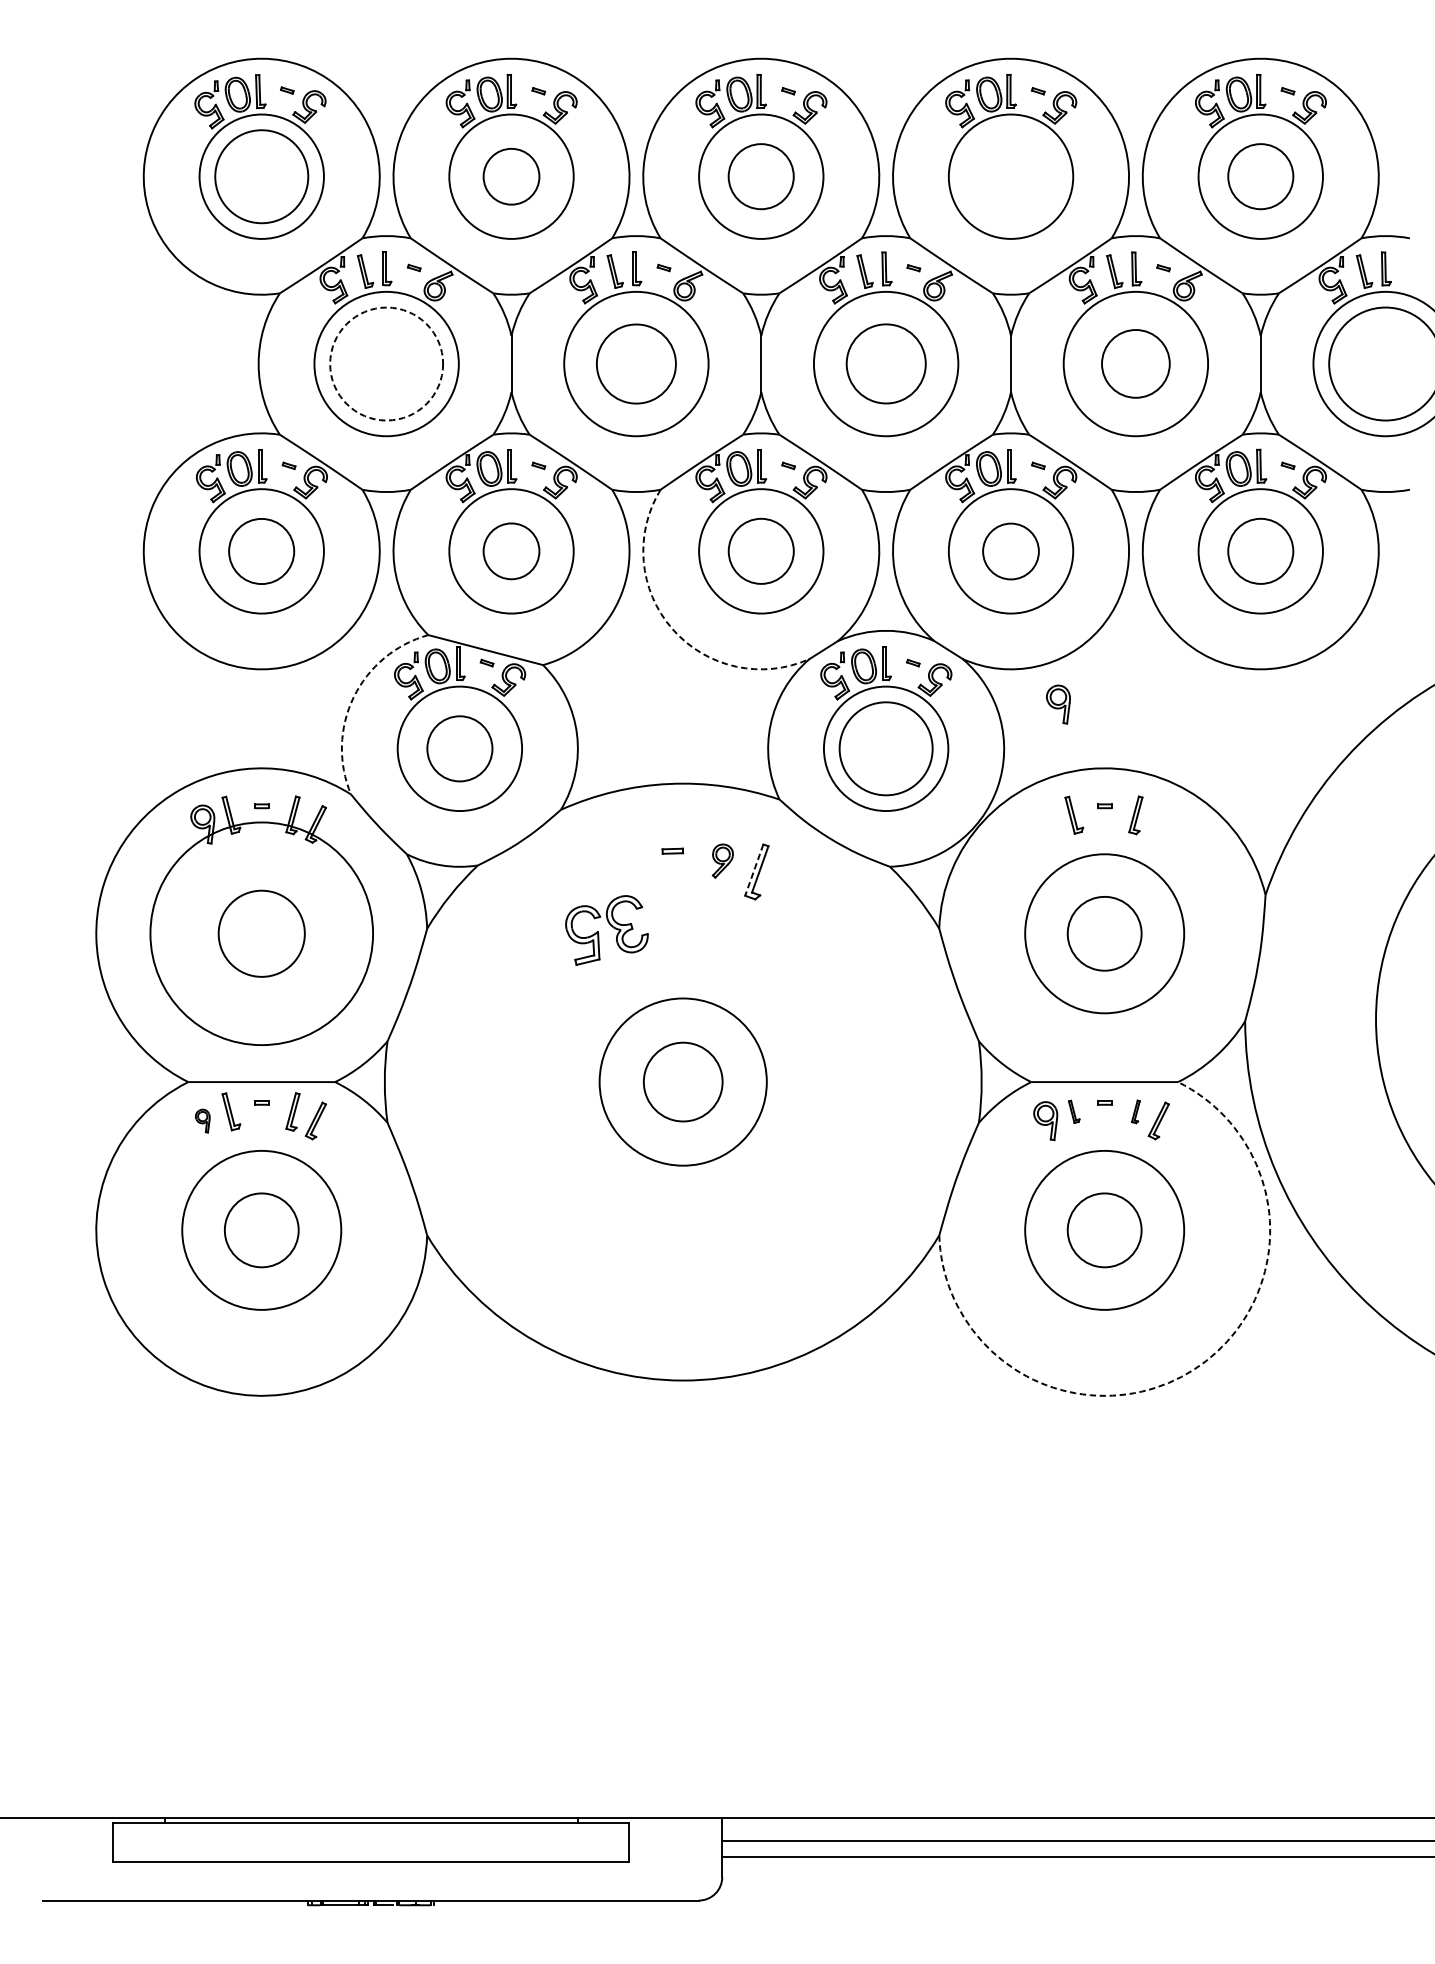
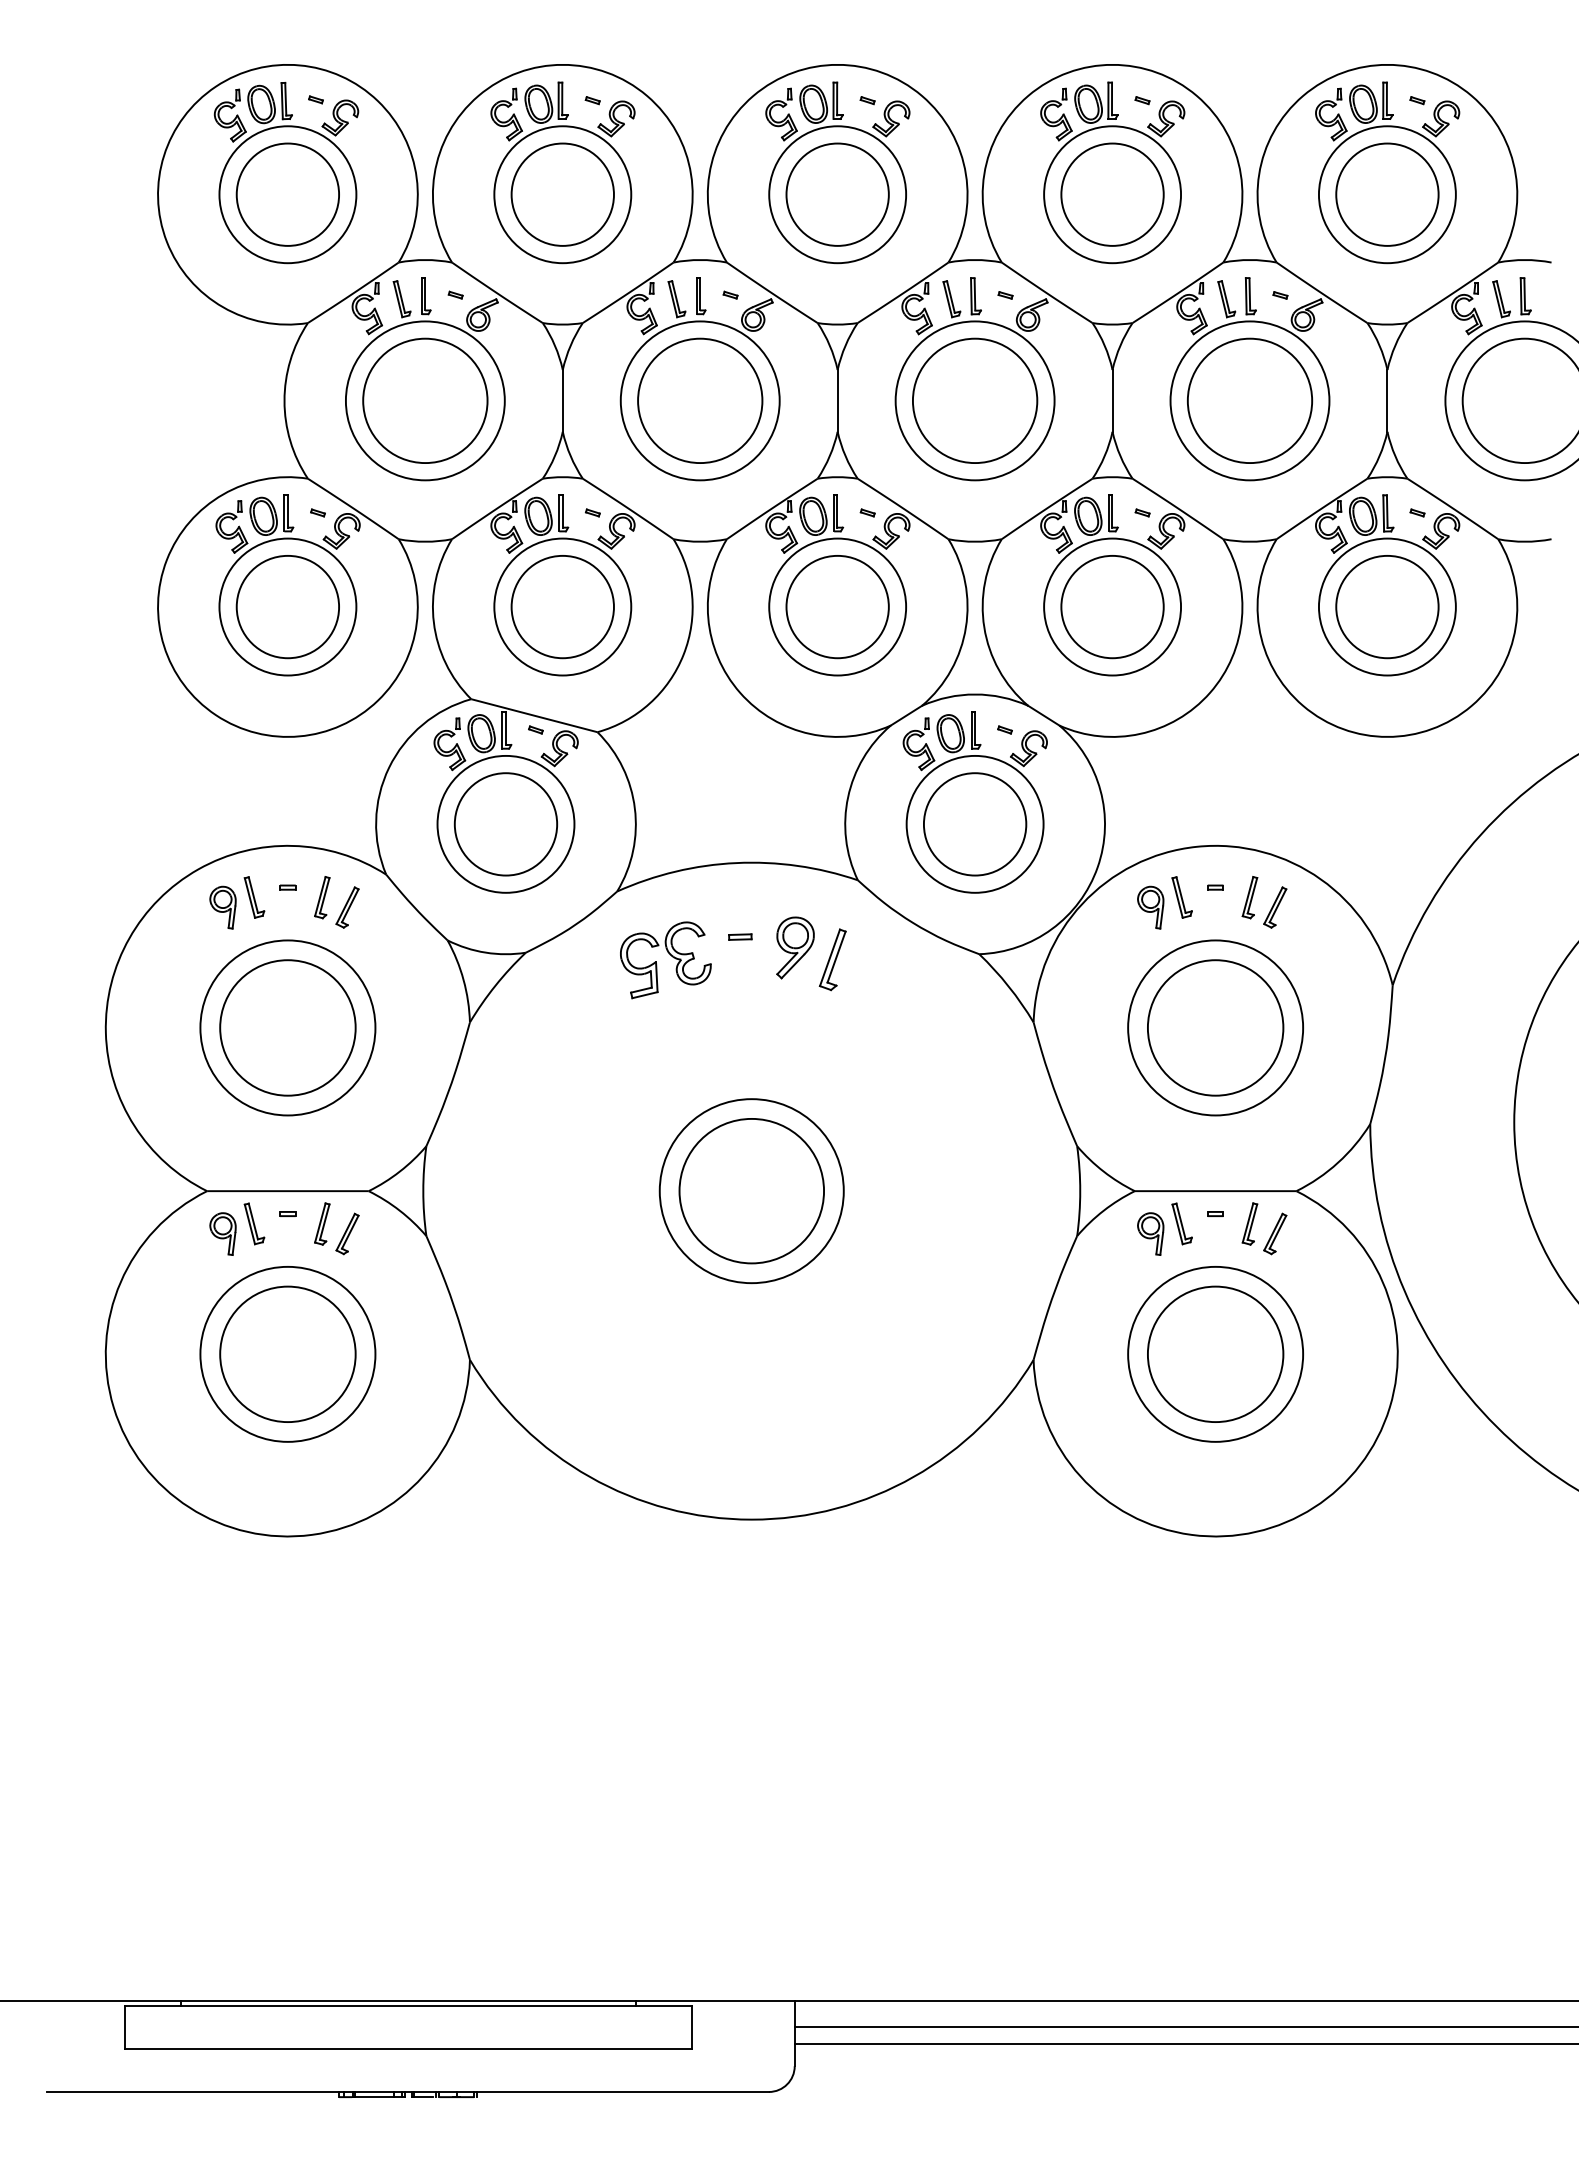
circle: (511, 176) -> (562, 194), size x1.67
circle: (761, 176) -> (837, 194), size x1.43
circle: (1010, 176) -> (1112, 194), added
circle: (1260, 176) -> (1387, 194), size x1.43
circle: (386, 363) -> (425, 400), dashed -> solid
circle: (636, 363) -> (700, 400), size x1.43
circle: (886, 363) -> (975, 400), size x1.43
circle: (1135, 363) -> (1249, 400), size x1.67
circle: (511, 550) -> (562, 606), size x1.67
circle: (761, 550) -> (837, 606), size x1.43
circle: (1260, 550) -> (1387, 606), size x1.43
circle: (261, 551) -> (287, 607), size x1.43
circle: (1010, 551) -> (1112, 607), size x1.67
arc: (672, 629) -> (740, 692), dashed -> solid
arc: (354, 697) -> (389, 767), dashed -> solid
part: (1058, 704) -> (1150, 907), moved
circle: (459, 748) -> (505, 824), size x1.43
part: (1159, 824) -> (1275, 907), added
part: (722, 860) -> (795, 947), size x1.67
line: (754, 869) -> (830, 957), dashed -> solid
part: (611, 926) -> (670, 955), moved
circle: (261, 933) -> (287, 1027), size x0.71
circle: (261, 933) -> (287, 1027), size x1.43
circle: (1104, 933) -> (1215, 1027), size x1.67
circle: (682, 1081) -> (751, 1190), size x1.67
part: (1073, 1111) -> (1181, 1223), size x1.67
part: (1135, 1111) -> (1249, 1223), size x1.67
part: (202, 1120) -> (222, 1233), size x1.67
circle: (261, 1230) -> (287, 1354), size x1.67
circle: (1104, 1230) -> (1215, 1354), size x1.67
arc: (1194, 1369) -> (1314, 1507), dashed -> solid

